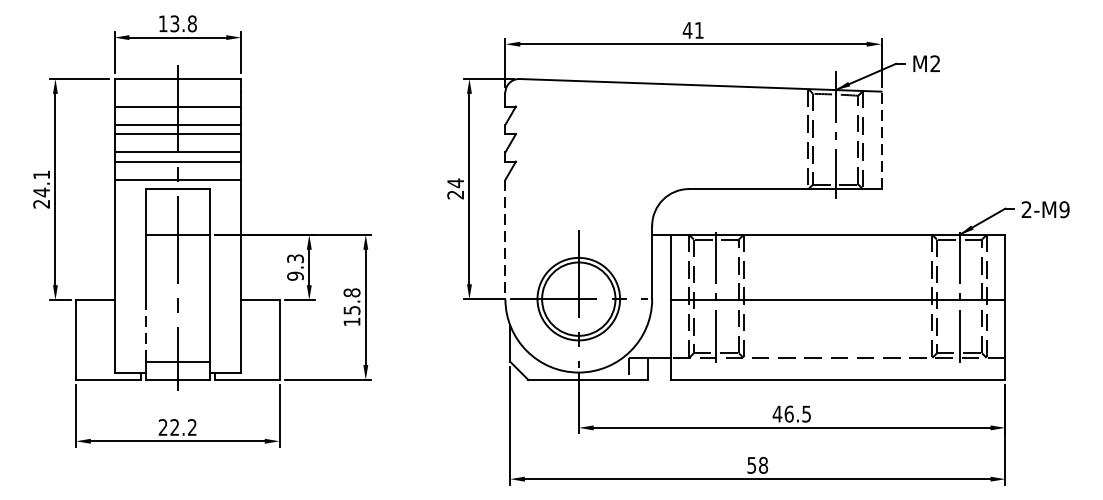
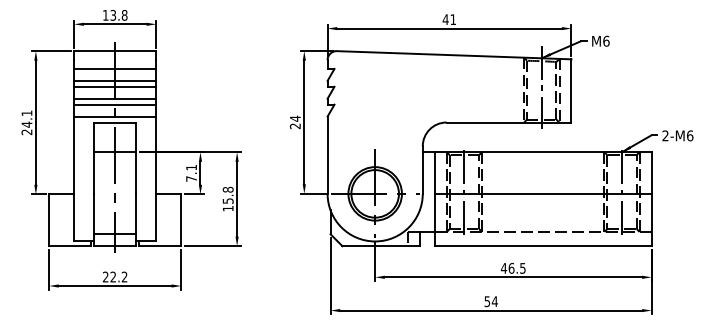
text: (935, 62) -> (606, 40), M2 -> M6
line: (881, 139) -> (571, 90), dashed -> solid
text: (1063, 209) -> (689, 135), 2-M9 -> 2-M6
line: (505, 239) -> (327, 155), dashed -> solid
text: (295, 266) -> (191, 172), 9.3 -> 7.1
line: (145, 330) -> (94, 214), dashed -> solid
text: (762, 465) -> (494, 301), 58 -> 54

